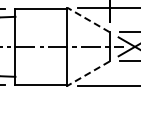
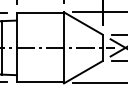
line: (88, 19) -> (83, 22), dashed -> solid
line: (88, 73) -> (83, 72), dashed -> solid

